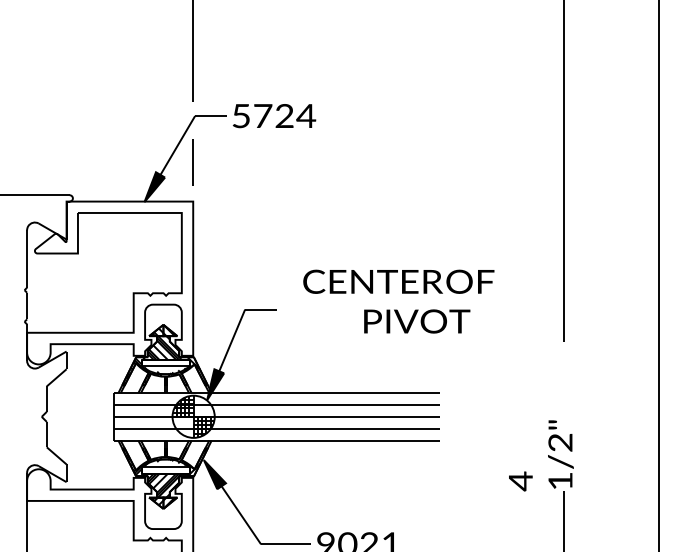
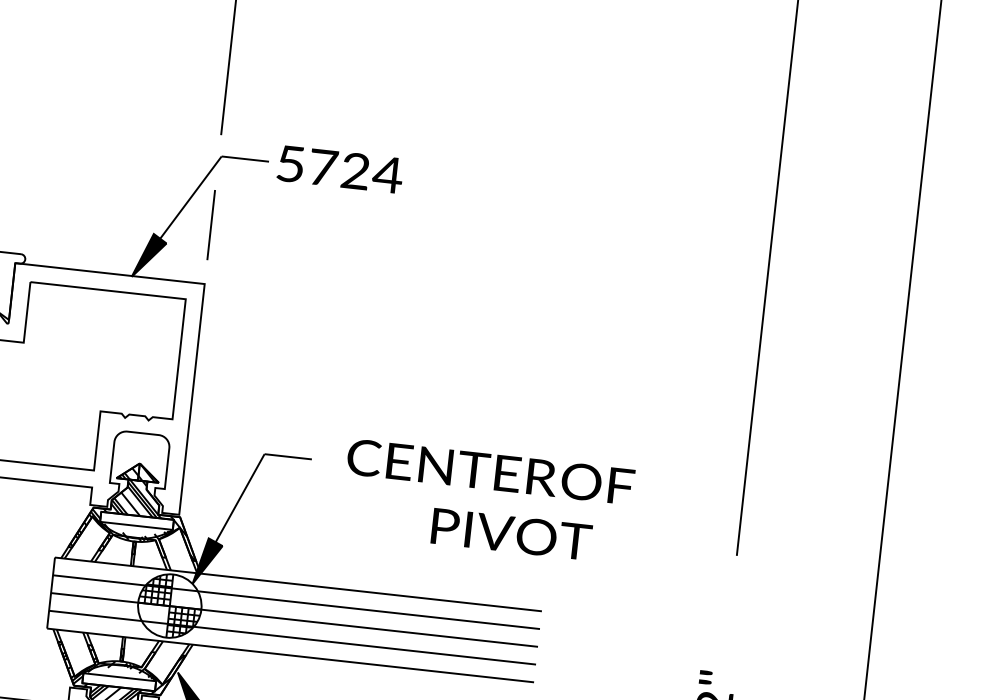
text: (398, 301) -> (487, 501), moved

